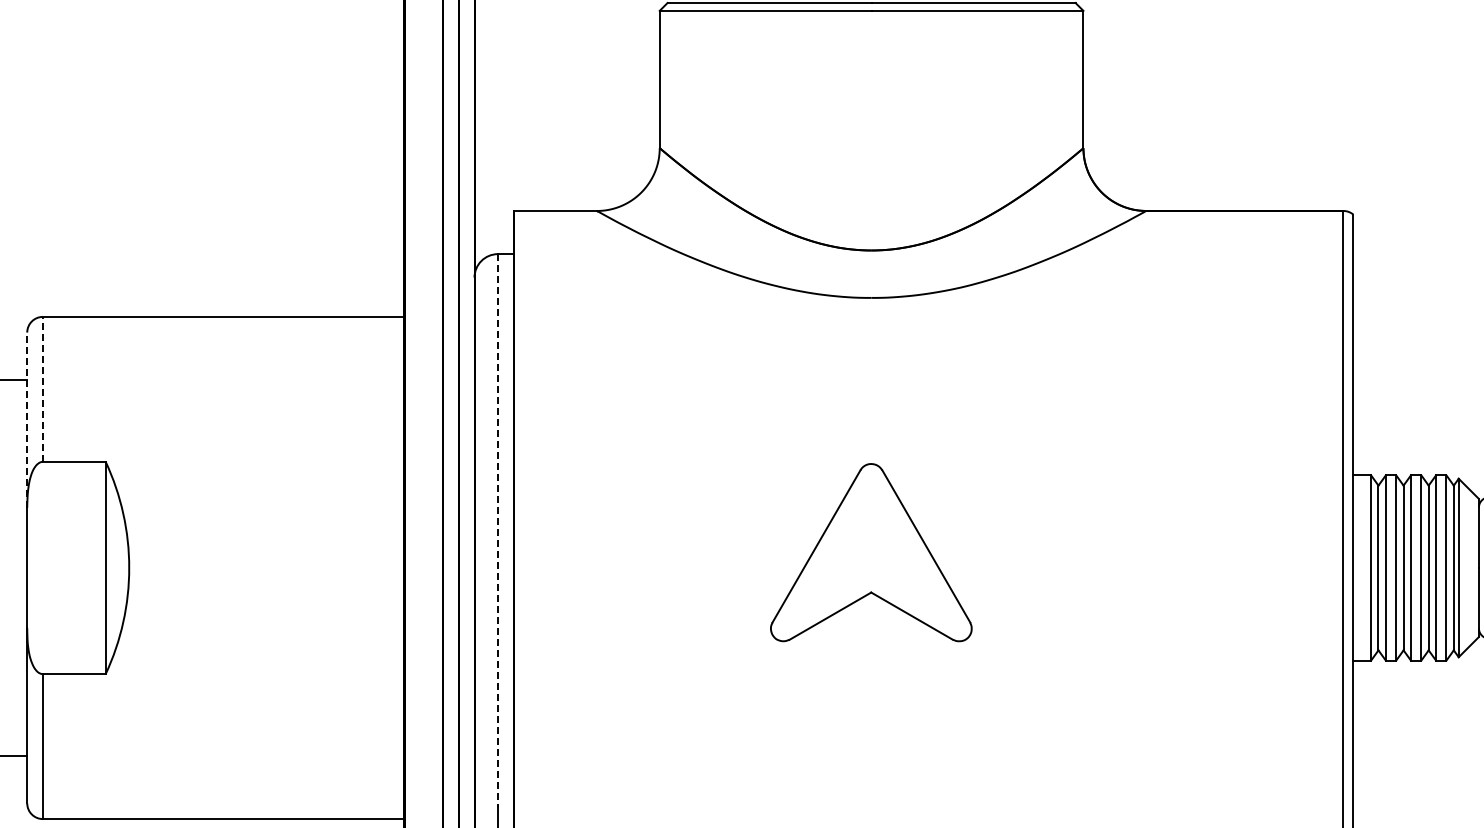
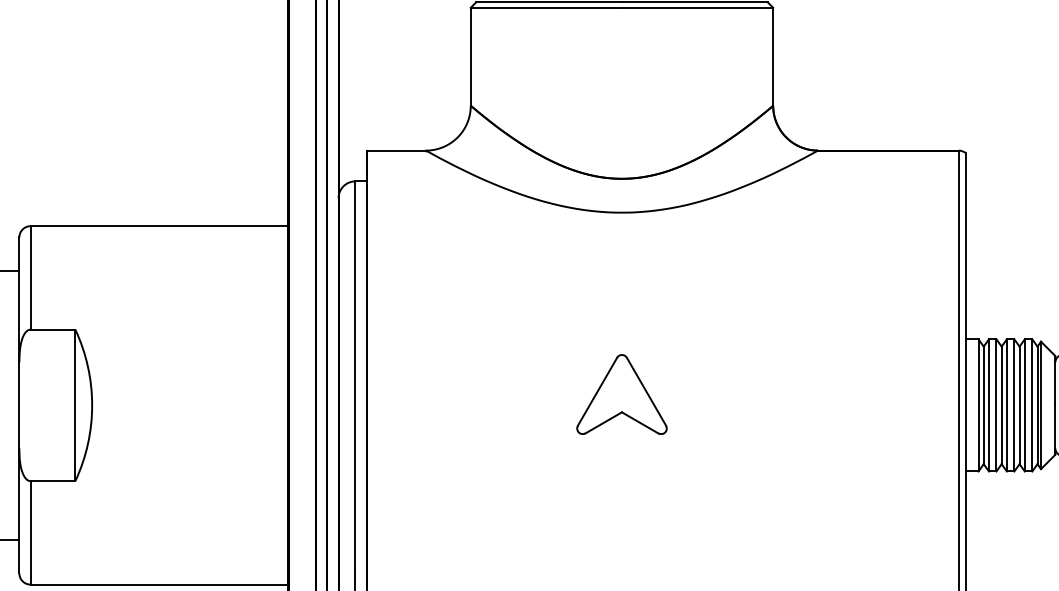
line: (42, 389) -> (30, 278), dashed -> solid
line: (27, 420) -> (19, 300), dashed -> solid
line: (498, 530) -> (355, 378), dashed -> solid
part: (871, 552) -> (621, 394), size x0.62

